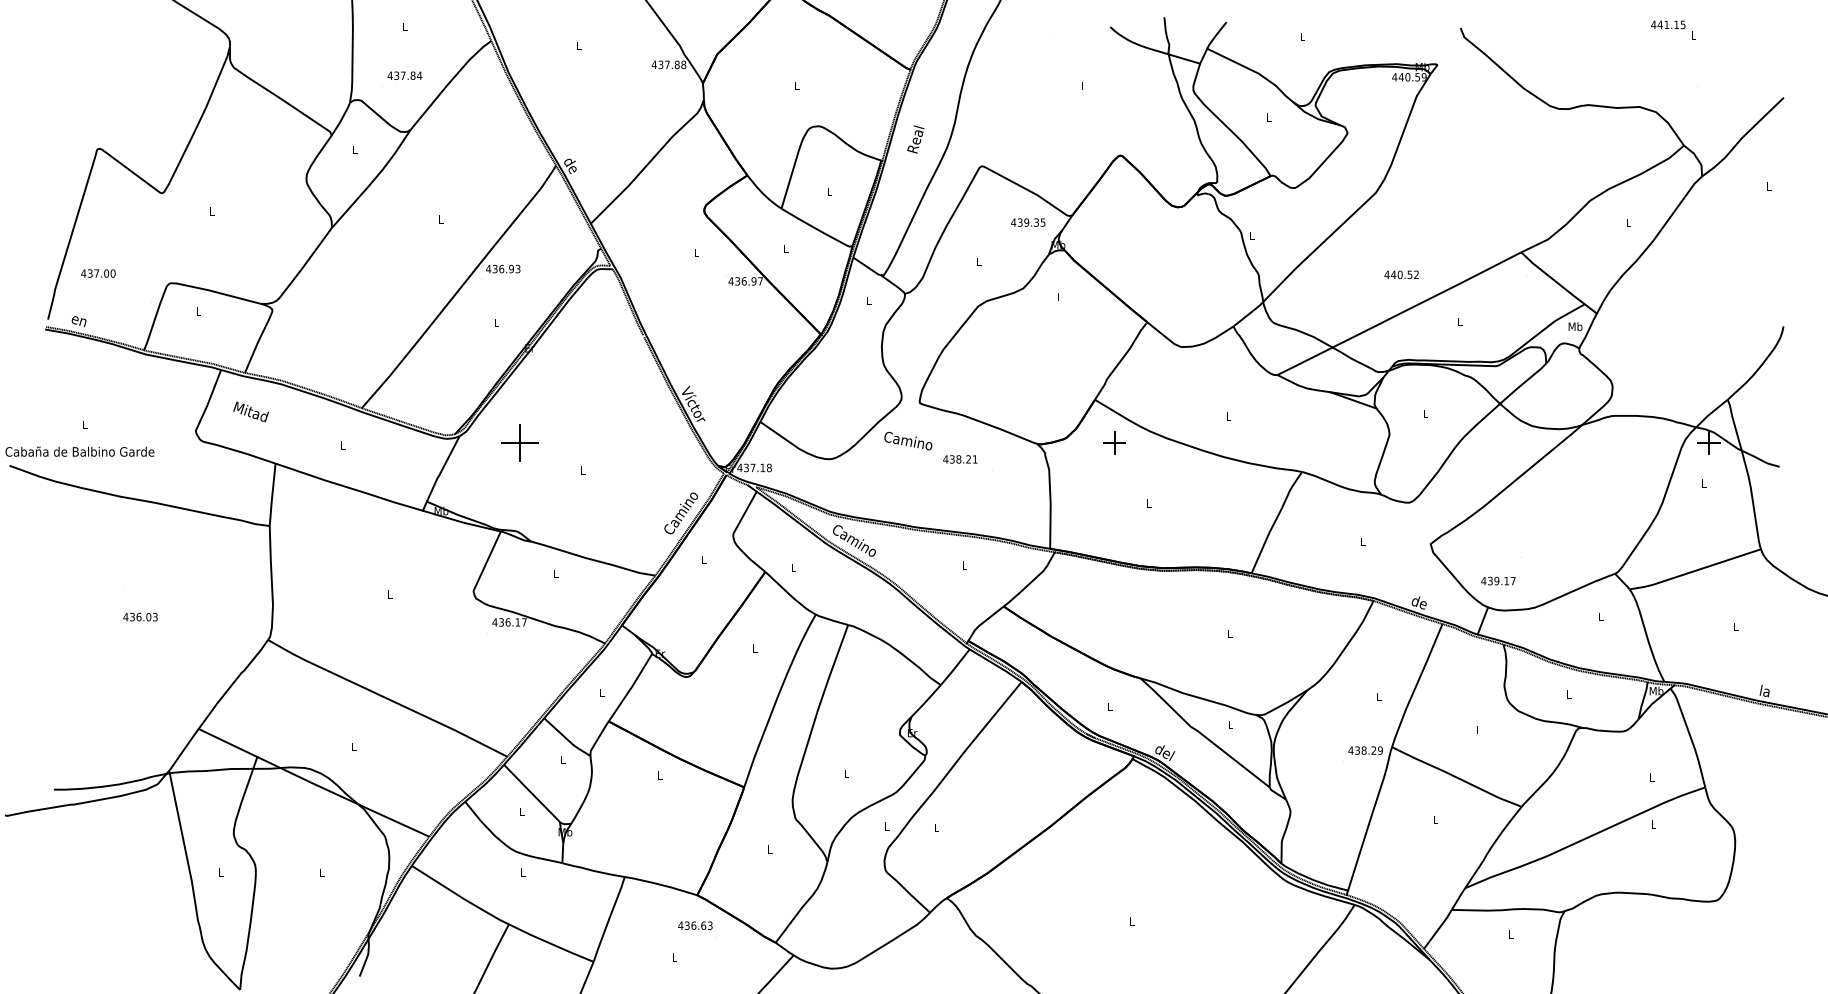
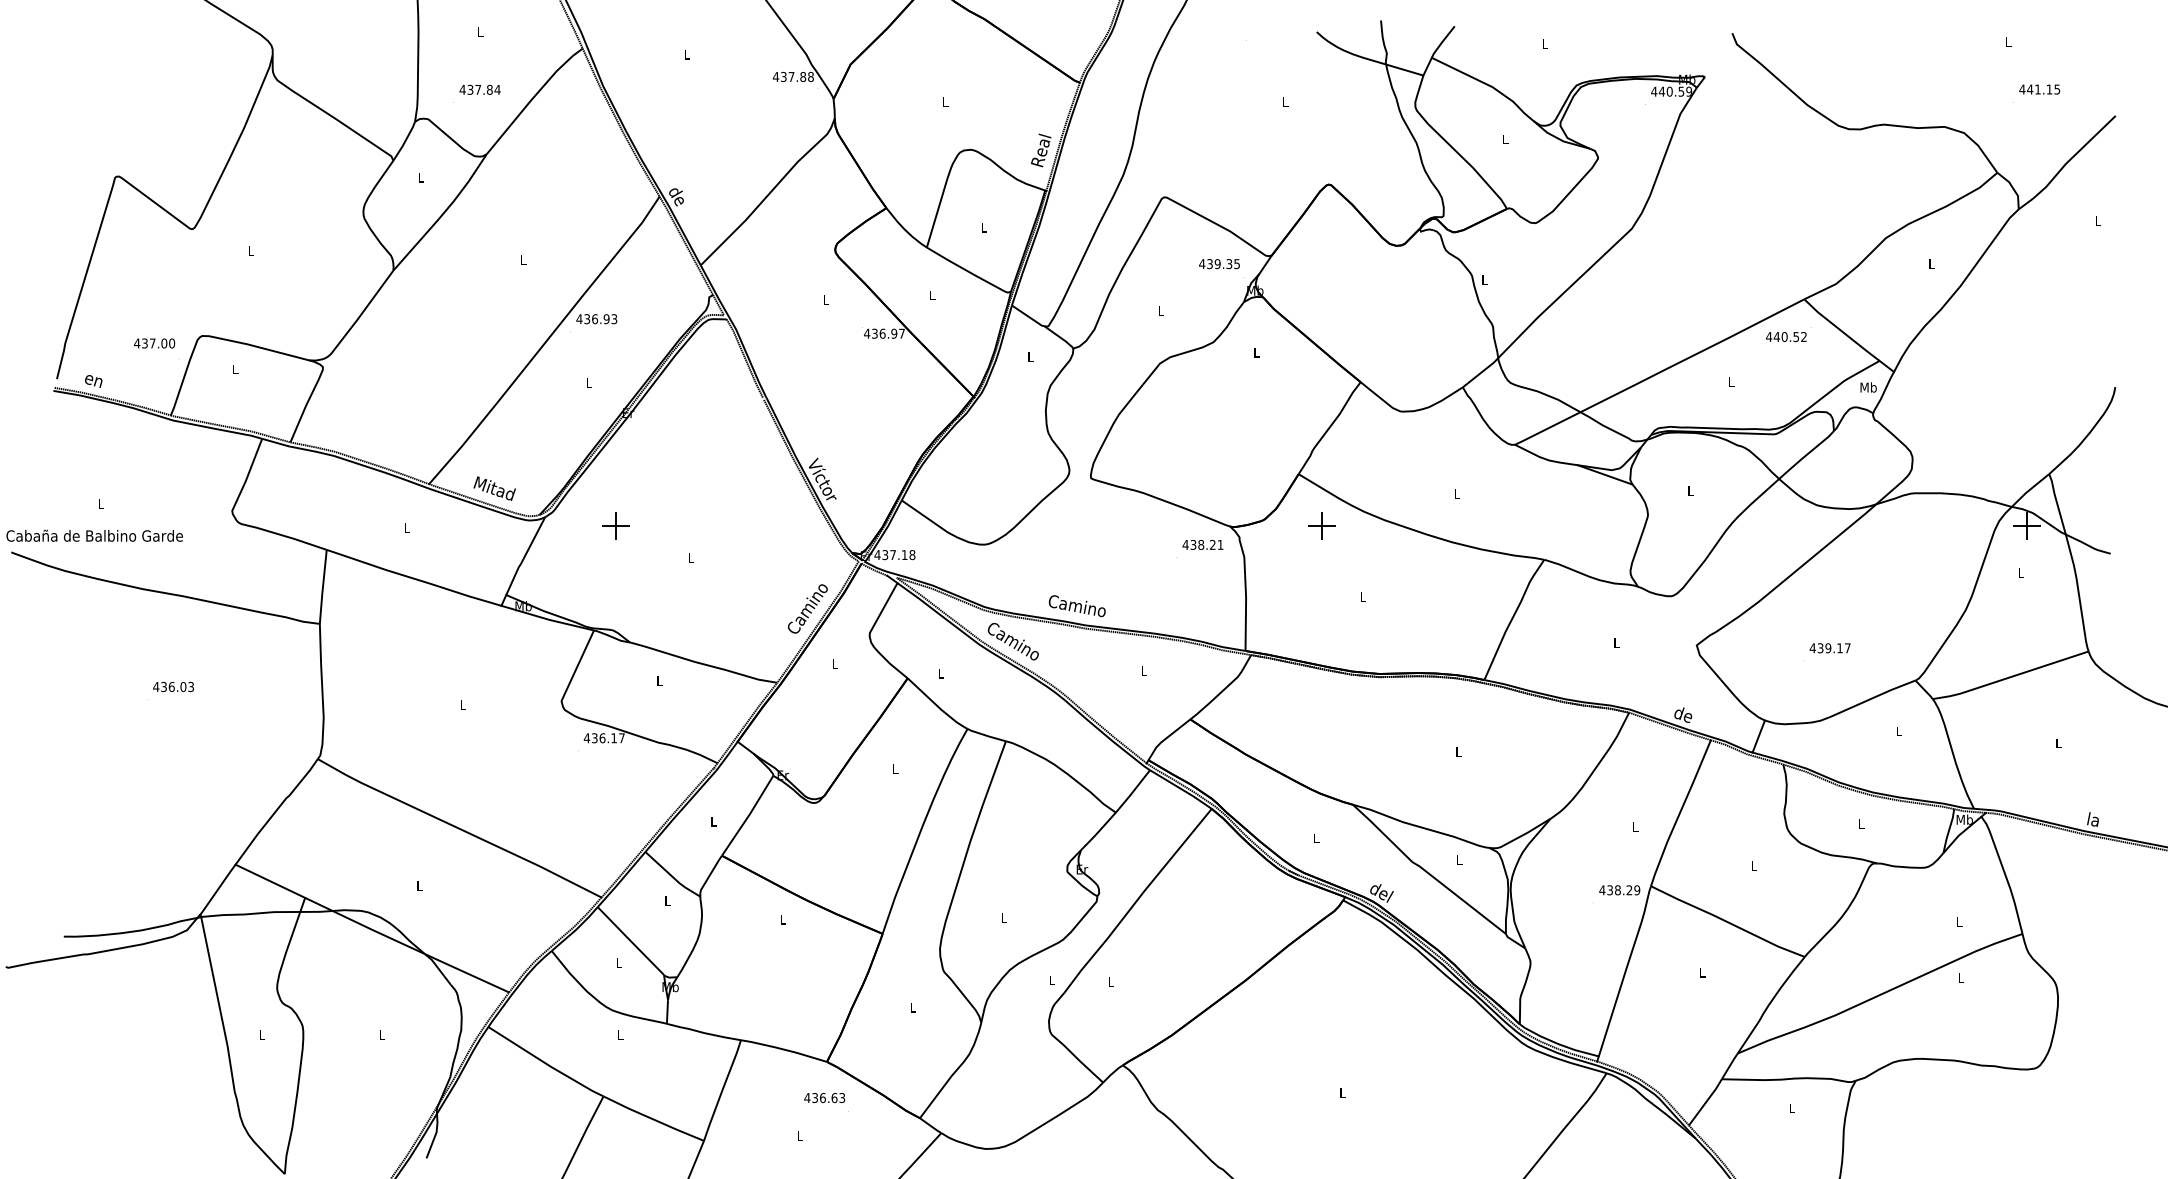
text: (1668, 24) -> (2039, 89), moved
text: (916, 139) -> (1041, 150), moved
text: (98, 273) -> (154, 343), moved
text: (1401, 275) -> (1786, 337), moved
text: (250, 411) -> (494, 488), moved
text: (907, 441) -> (1076, 606), moved
part: (519, 443) -> (615, 525), size x0.62
text: (959, 459) -> (1202, 544), moved
text: (1497, 581) -> (1829, 648), moved
text: (140, 616) -> (173, 686), moved

